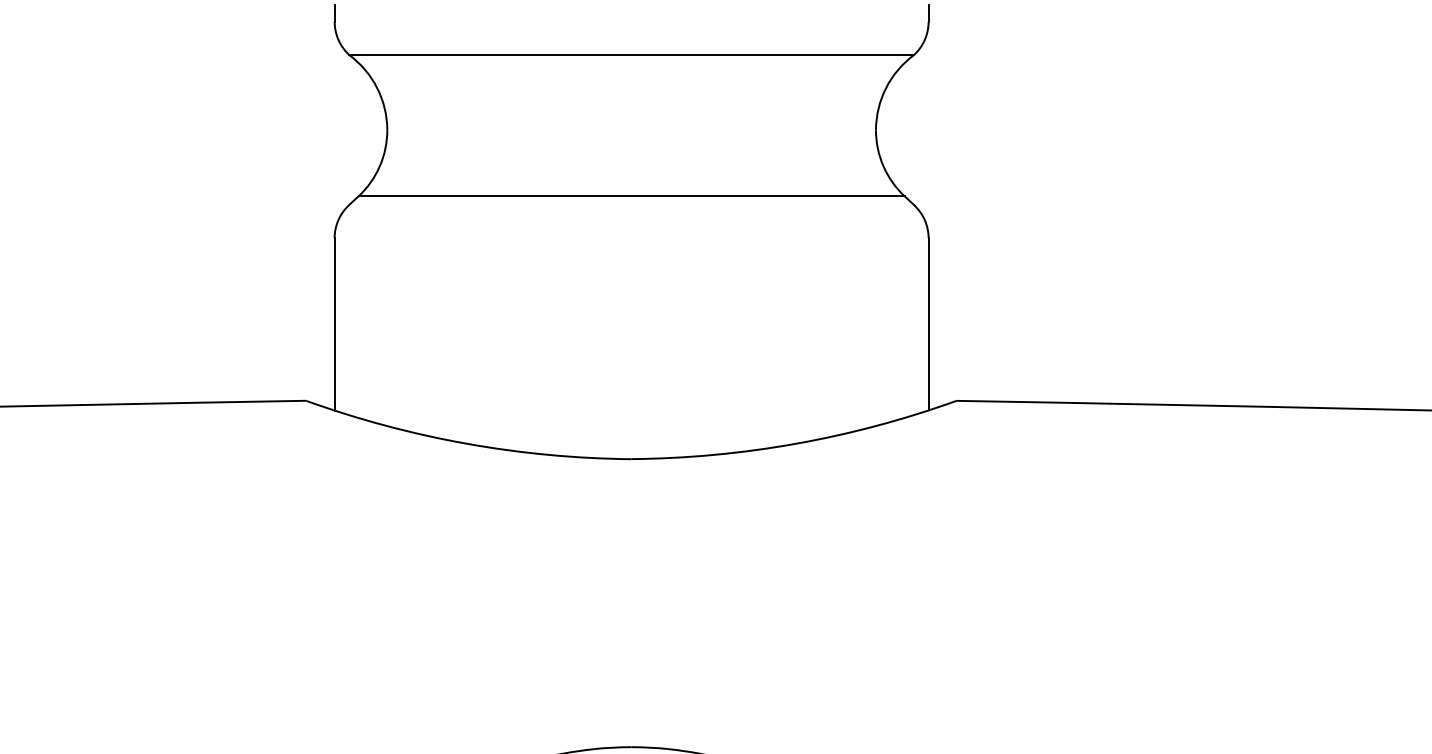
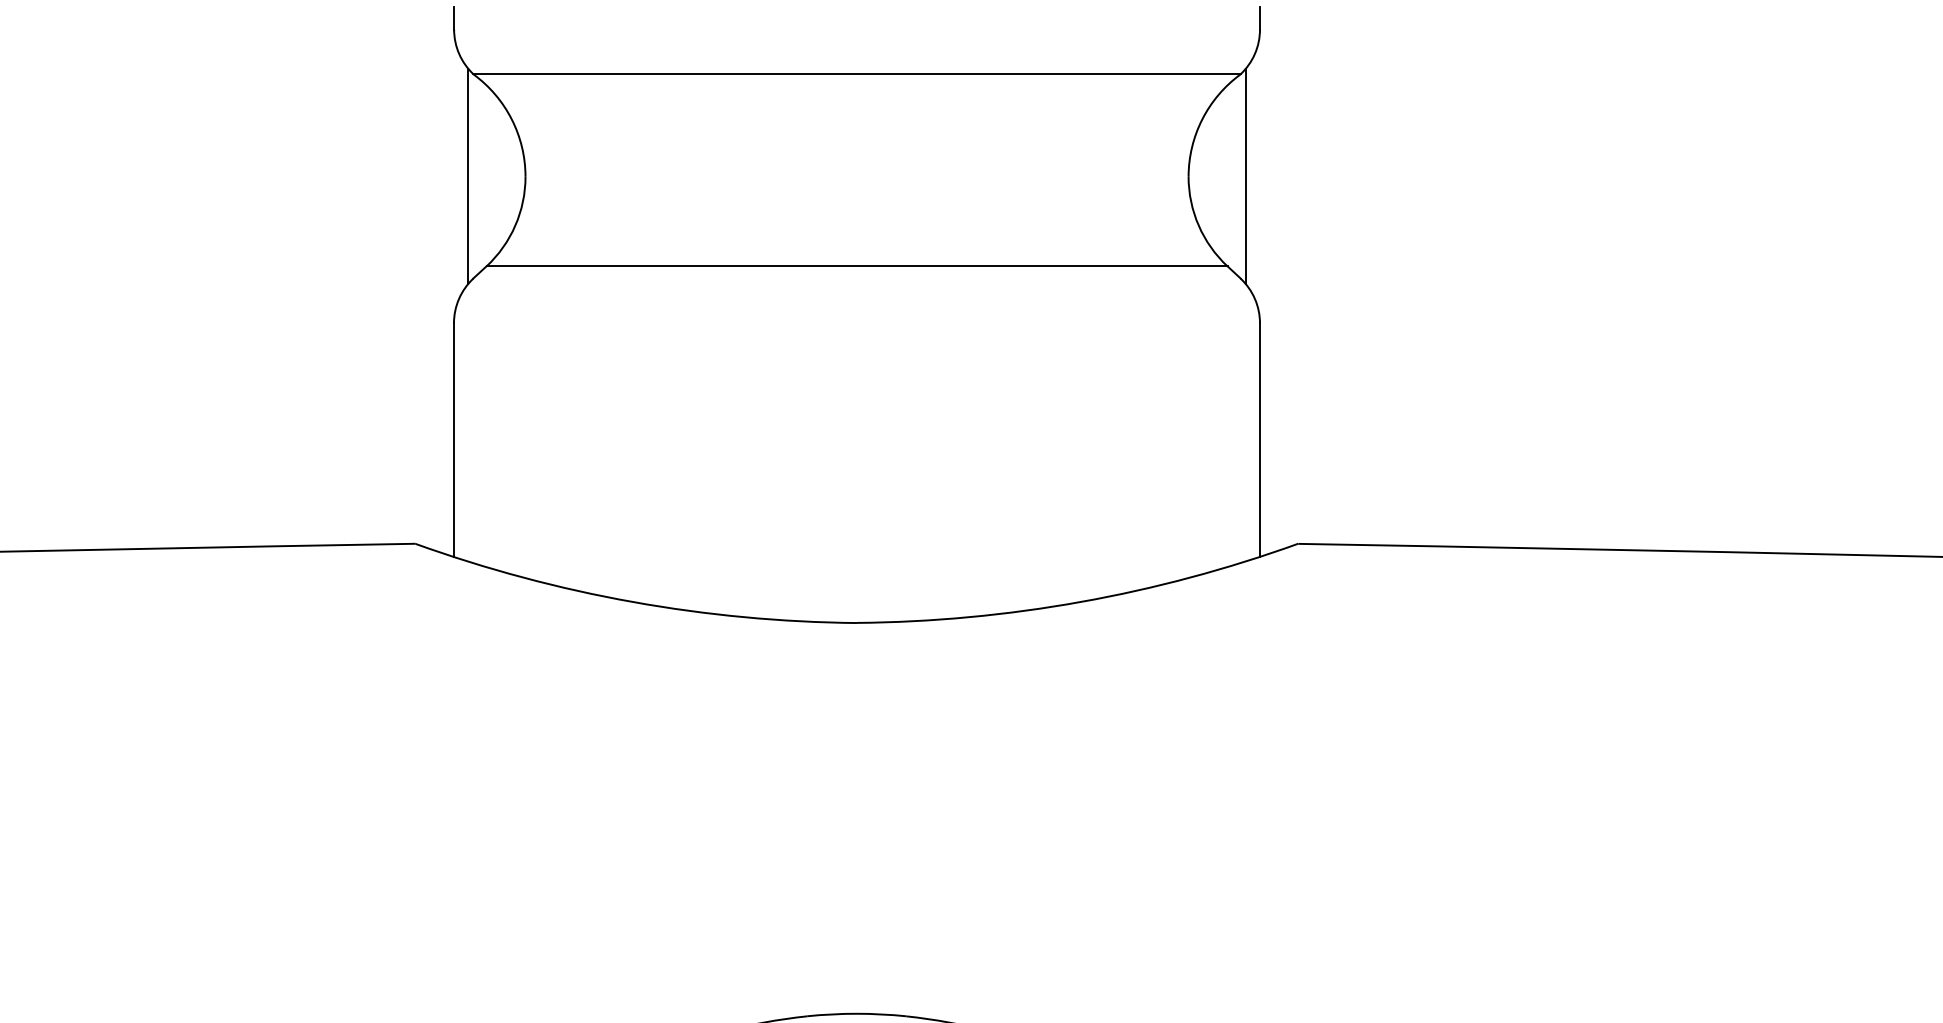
line: (345, 130) -> (468, 176), added
line: (917, 130) -> (1245, 176), added

